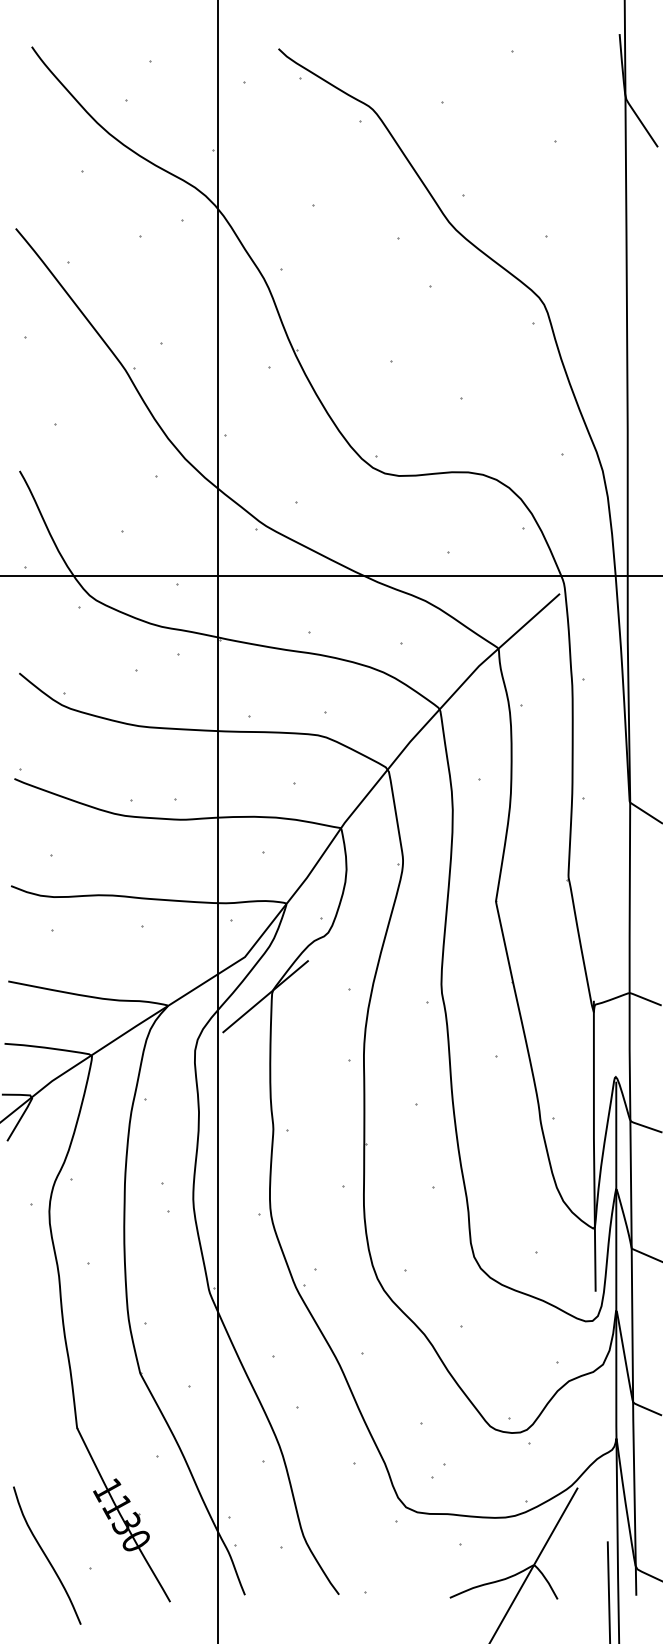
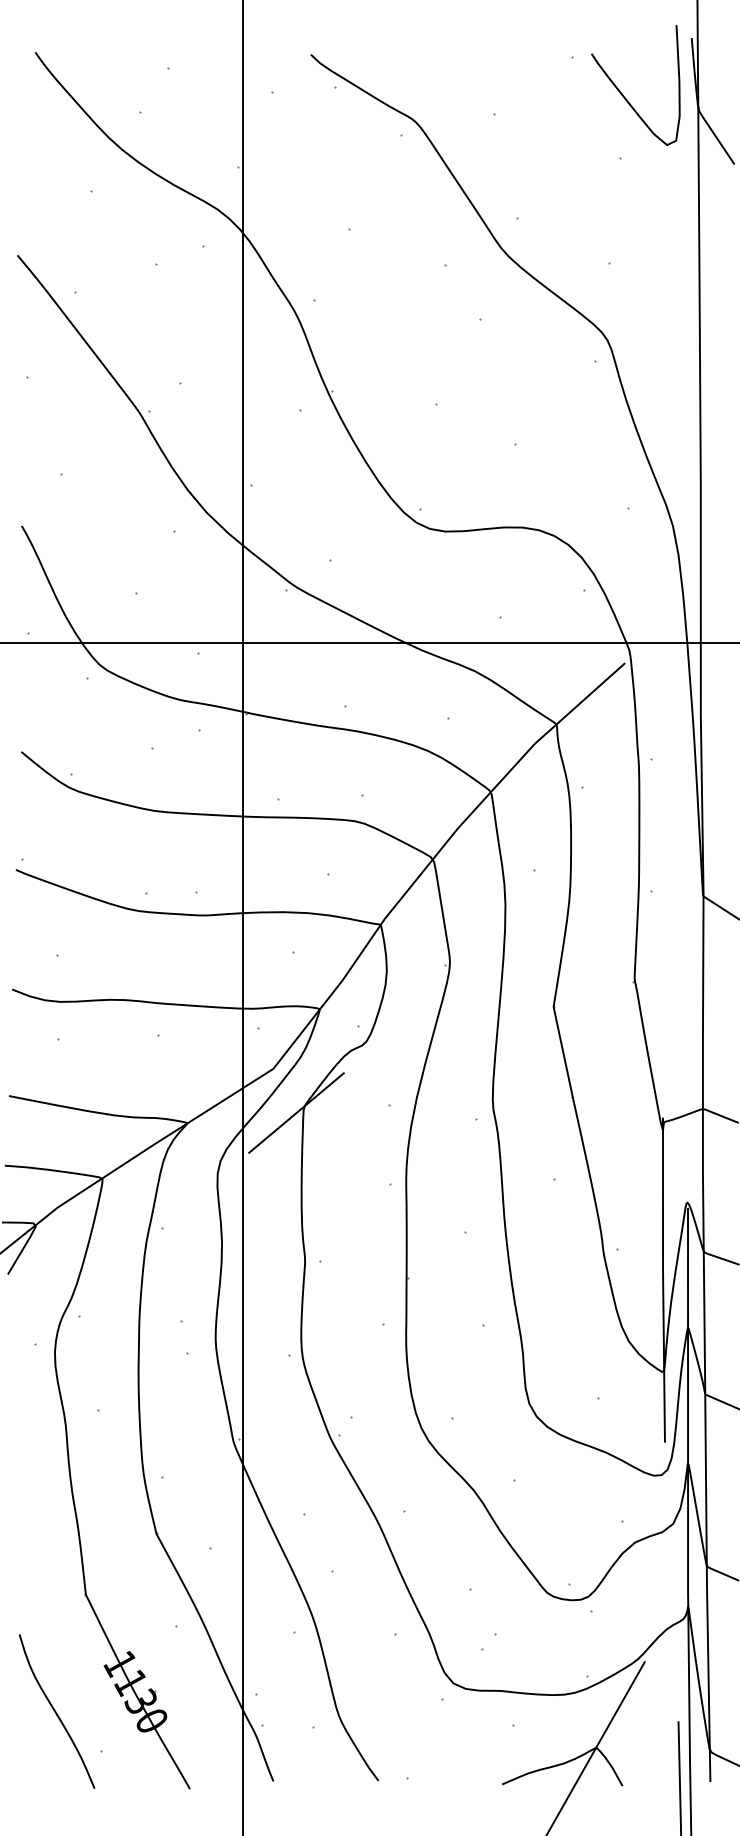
curve: (559, 85) -> (624, 95), added
curve: (46, 1555) -> (56, 1711), moved

